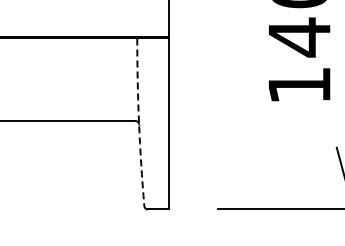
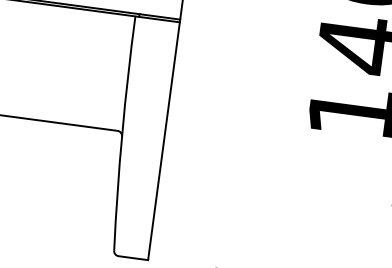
arc: (139, 122) -> (122, 133), dashed -> solid

